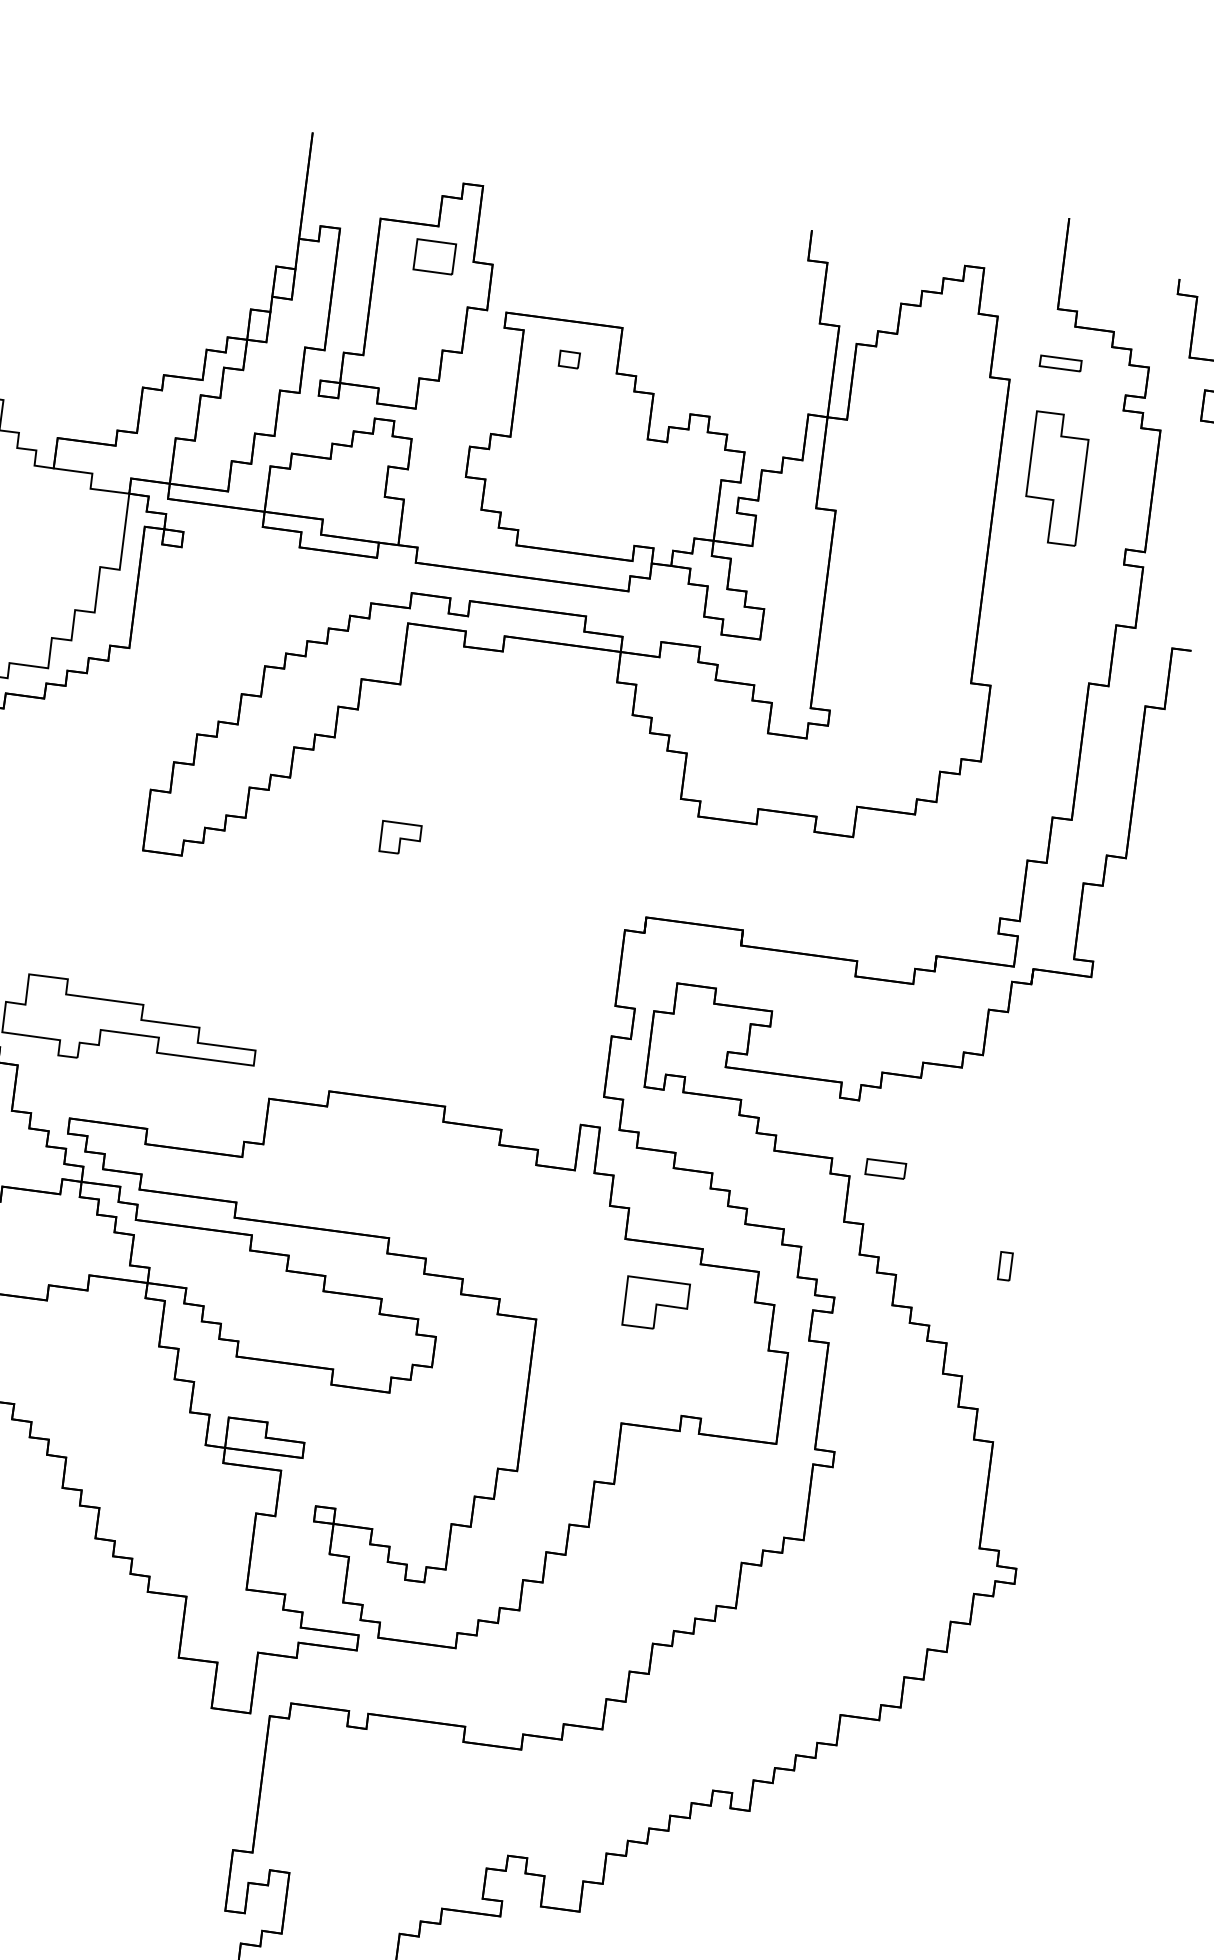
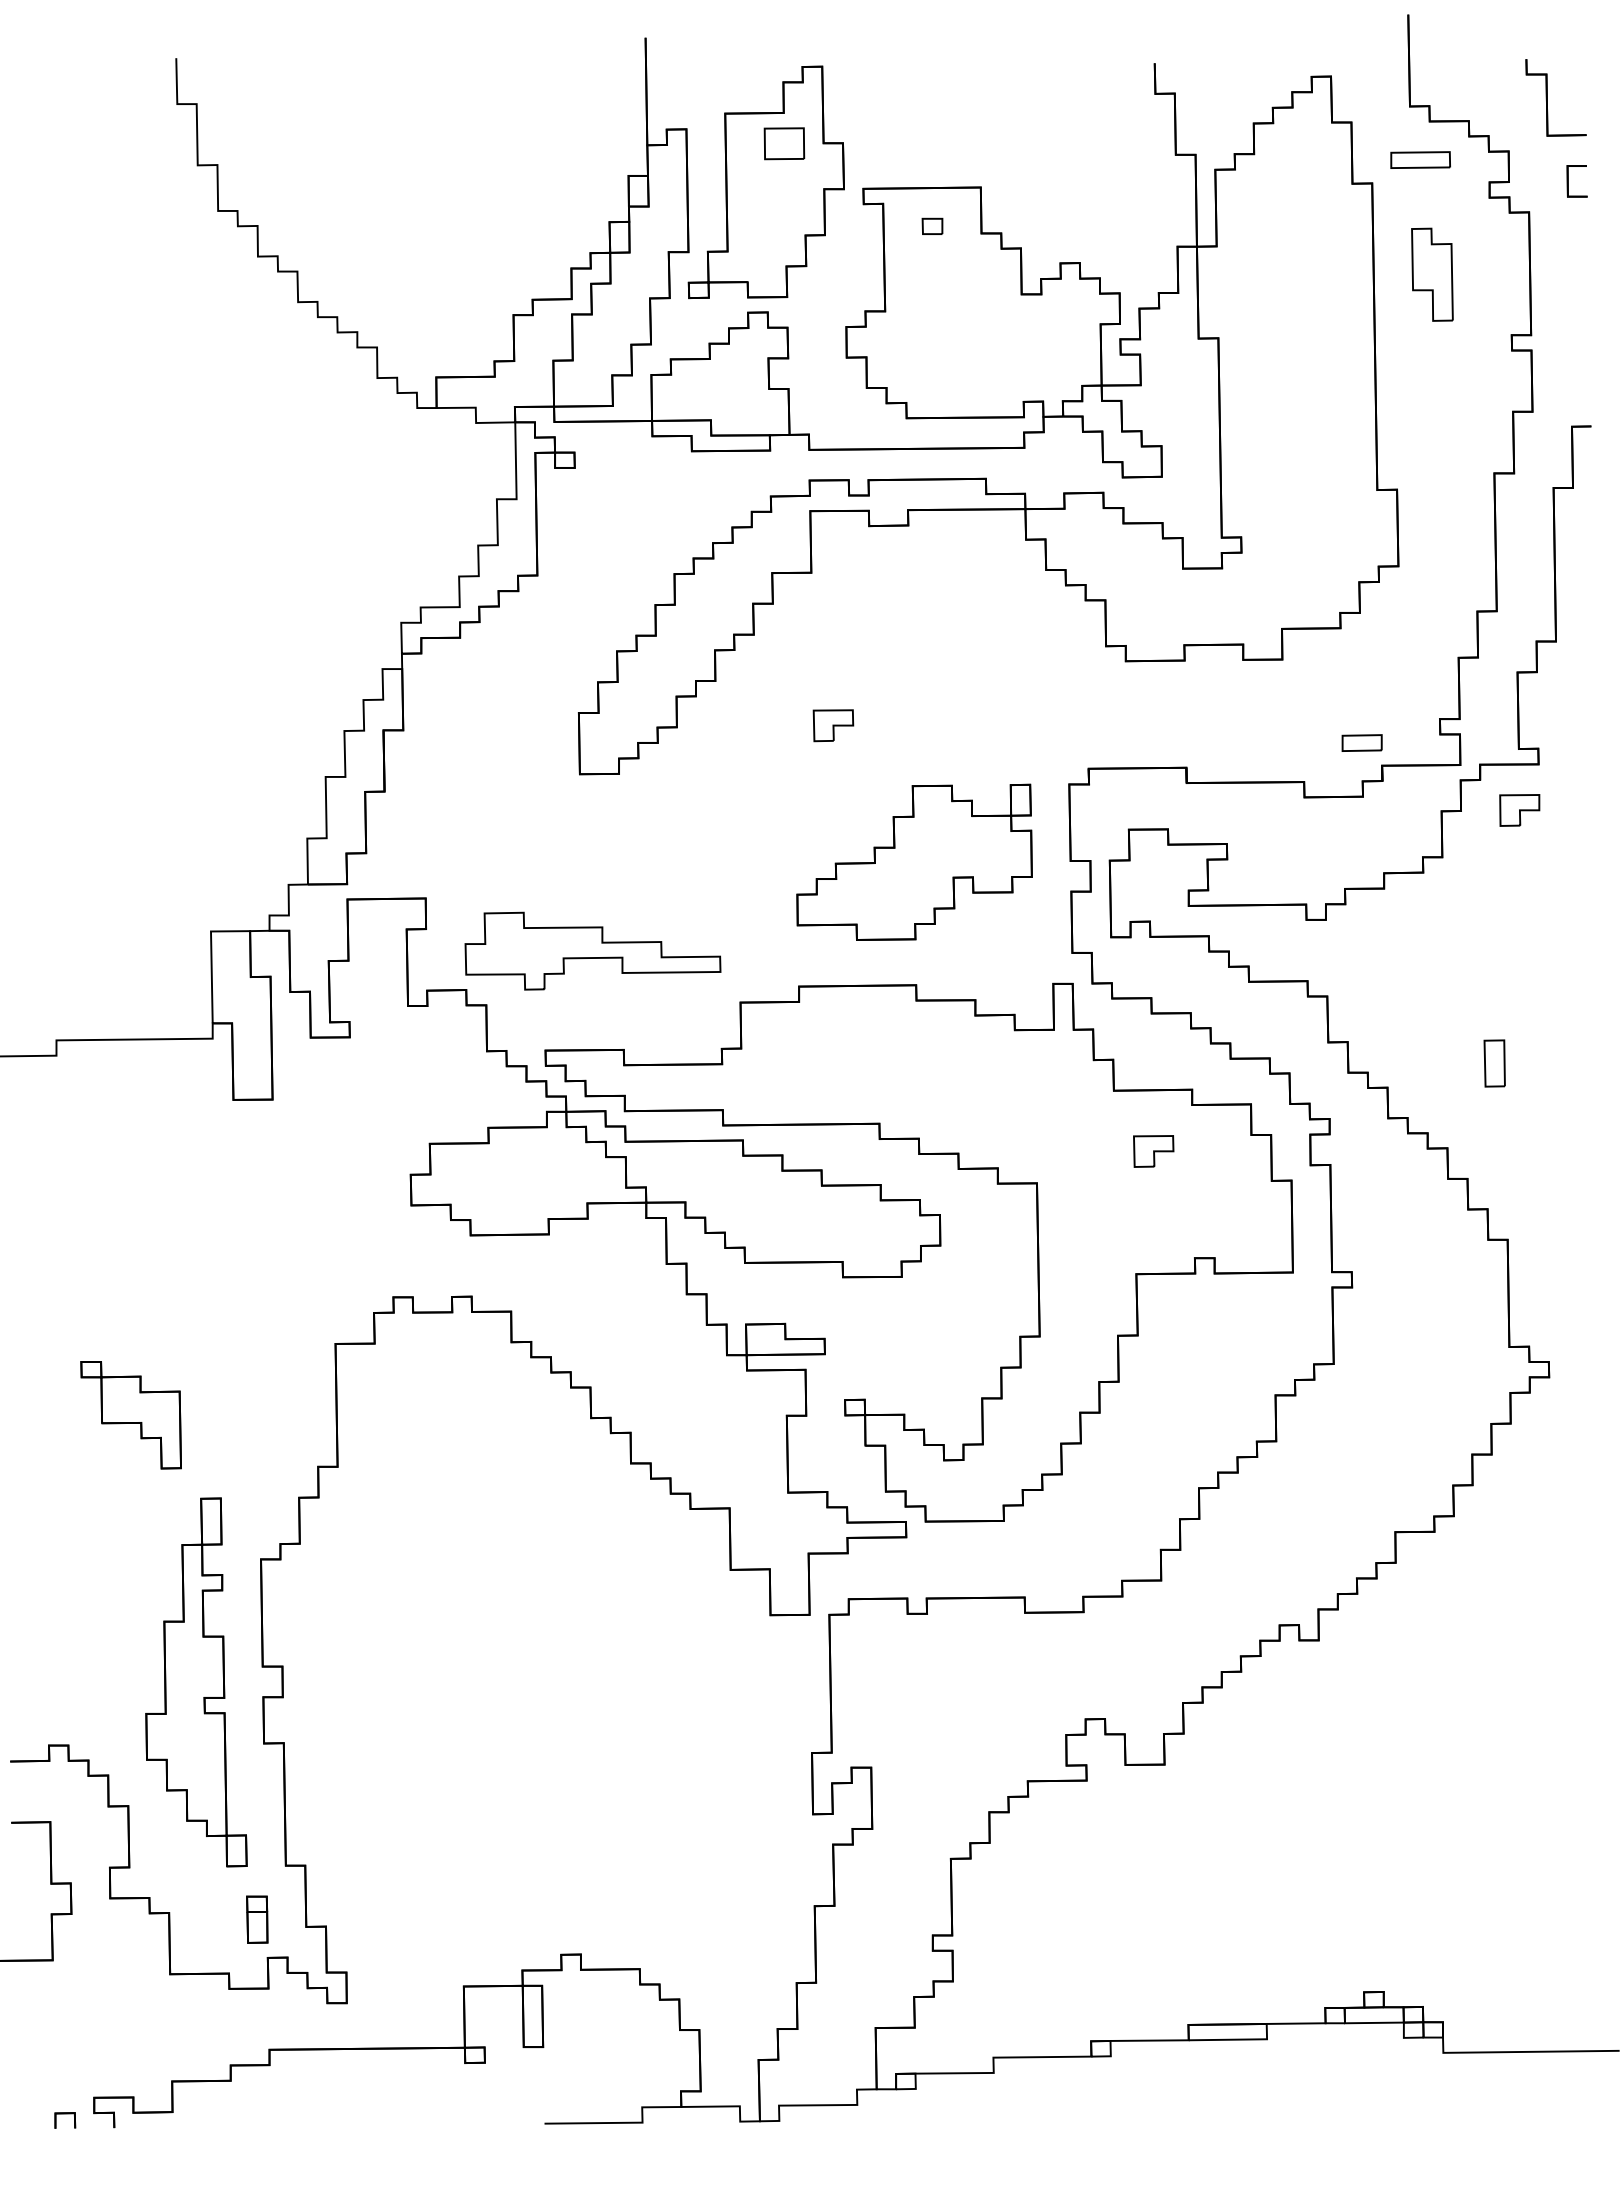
part: (1060, 362) -> (1420, 159), size x1.43
part: (1056, 478) -> (1432, 274), size x0.71
part: (461, 984) -> (914, 861), added
part: (1065, 1019) -> (1519, 810), added
part: (885, 1168) -> (1361, 742), moved
part: (1005, 1266) -> (1494, 1063), size x1.67
part: (655, 1304) -> (1153, 1151), size x0.62

